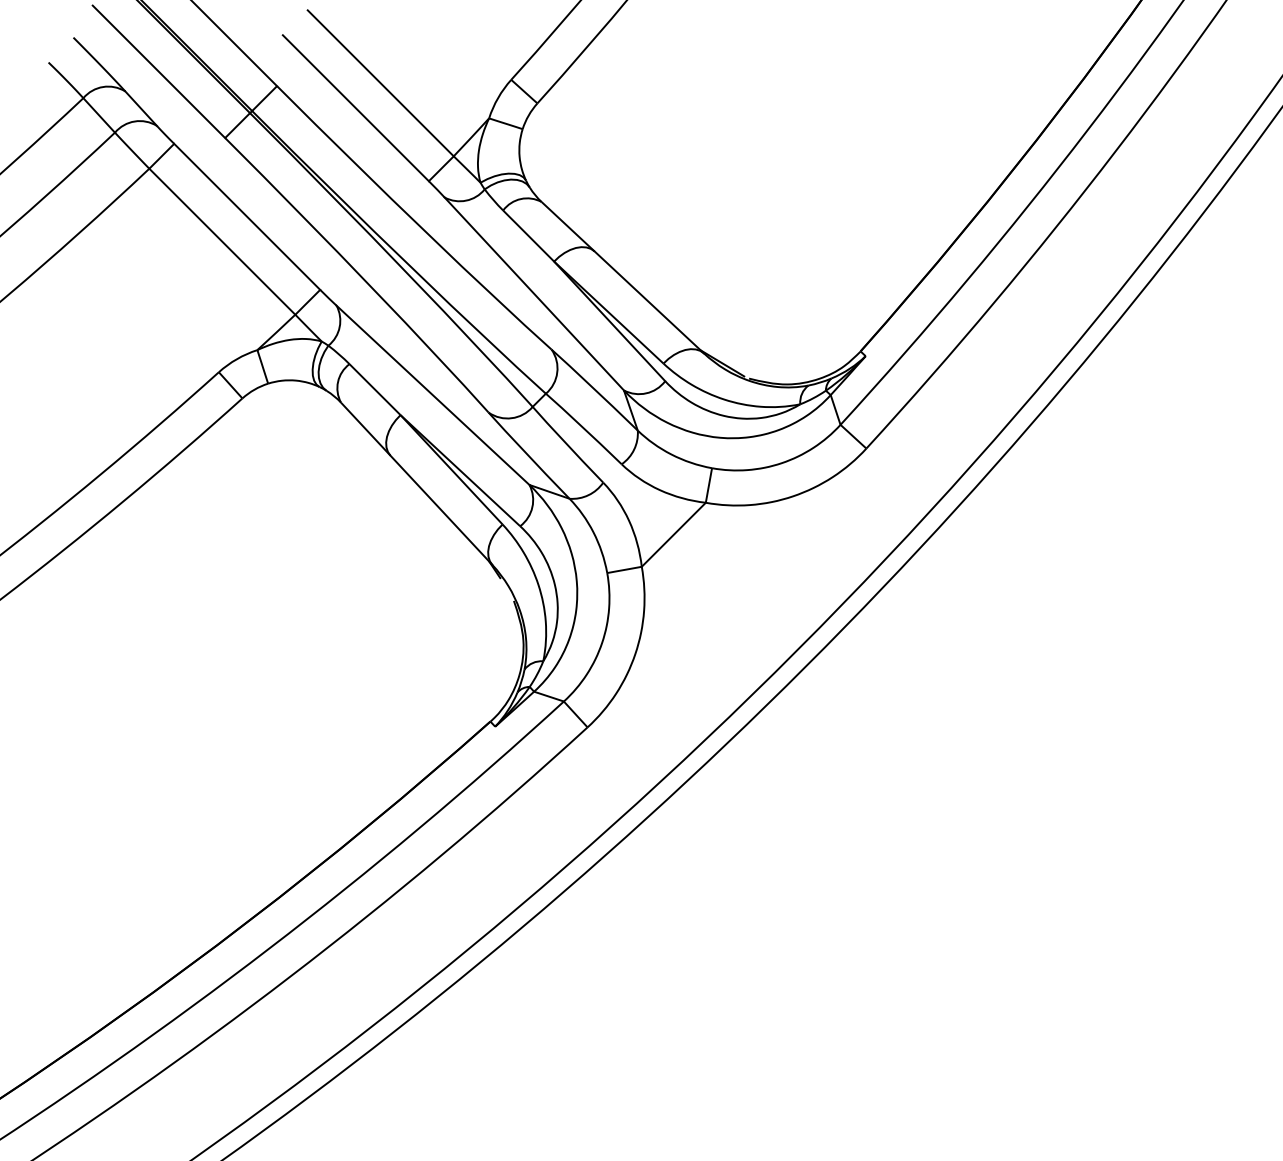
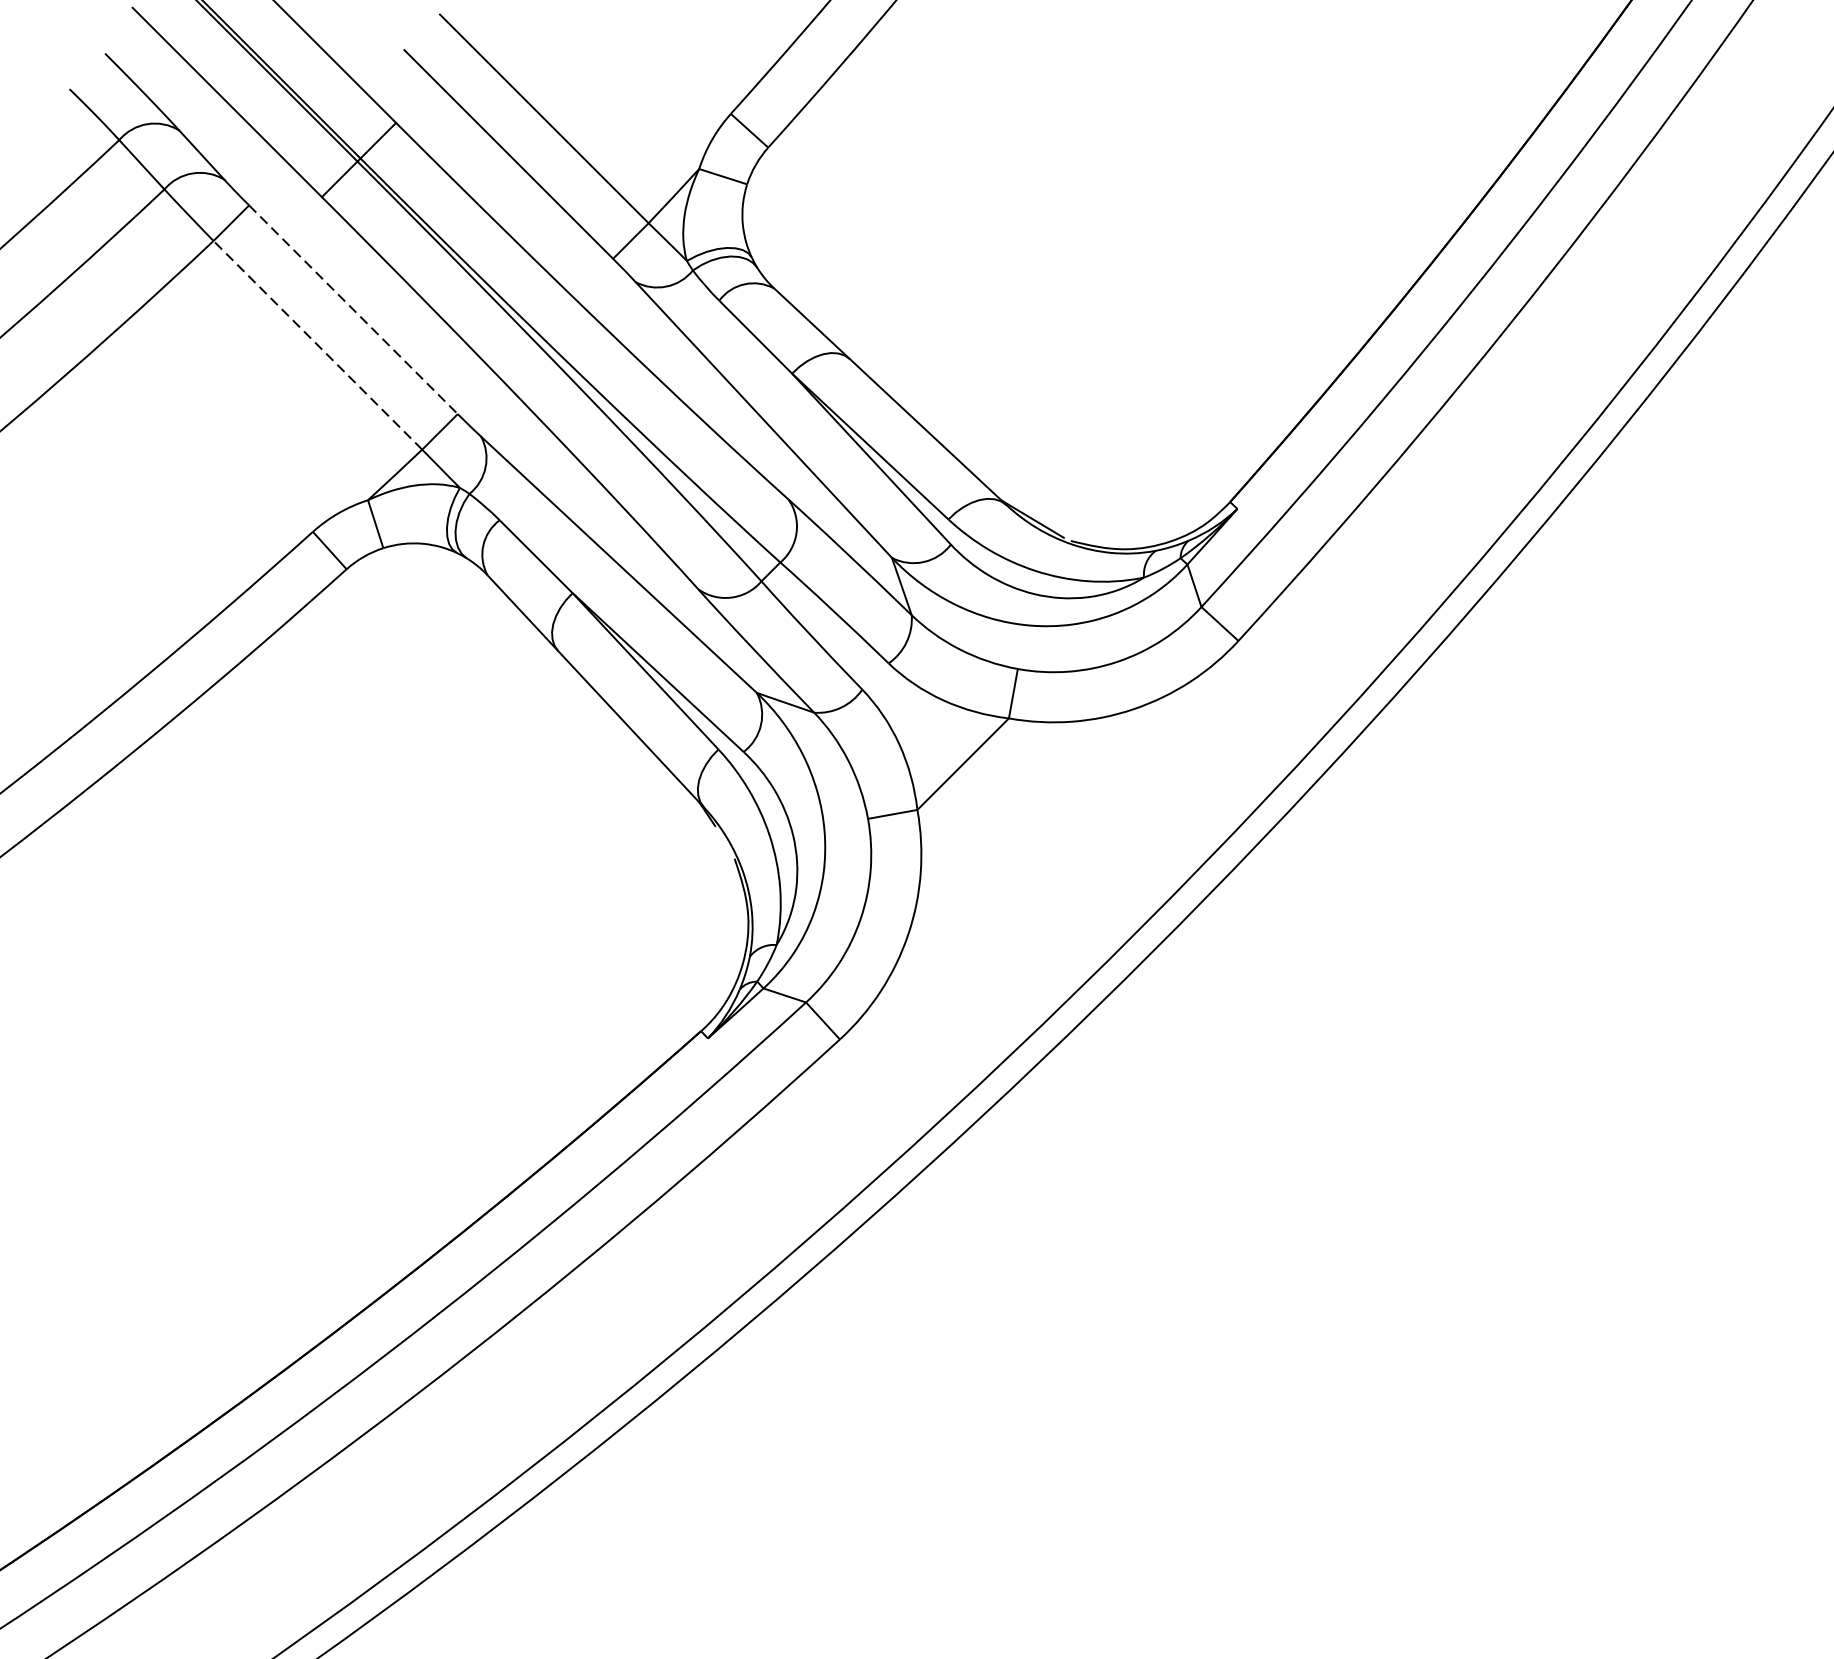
line: (247, 217) -> (353, 310), solid -> dashed
line: (222, 241) -> (318, 344), solid -> dashed

